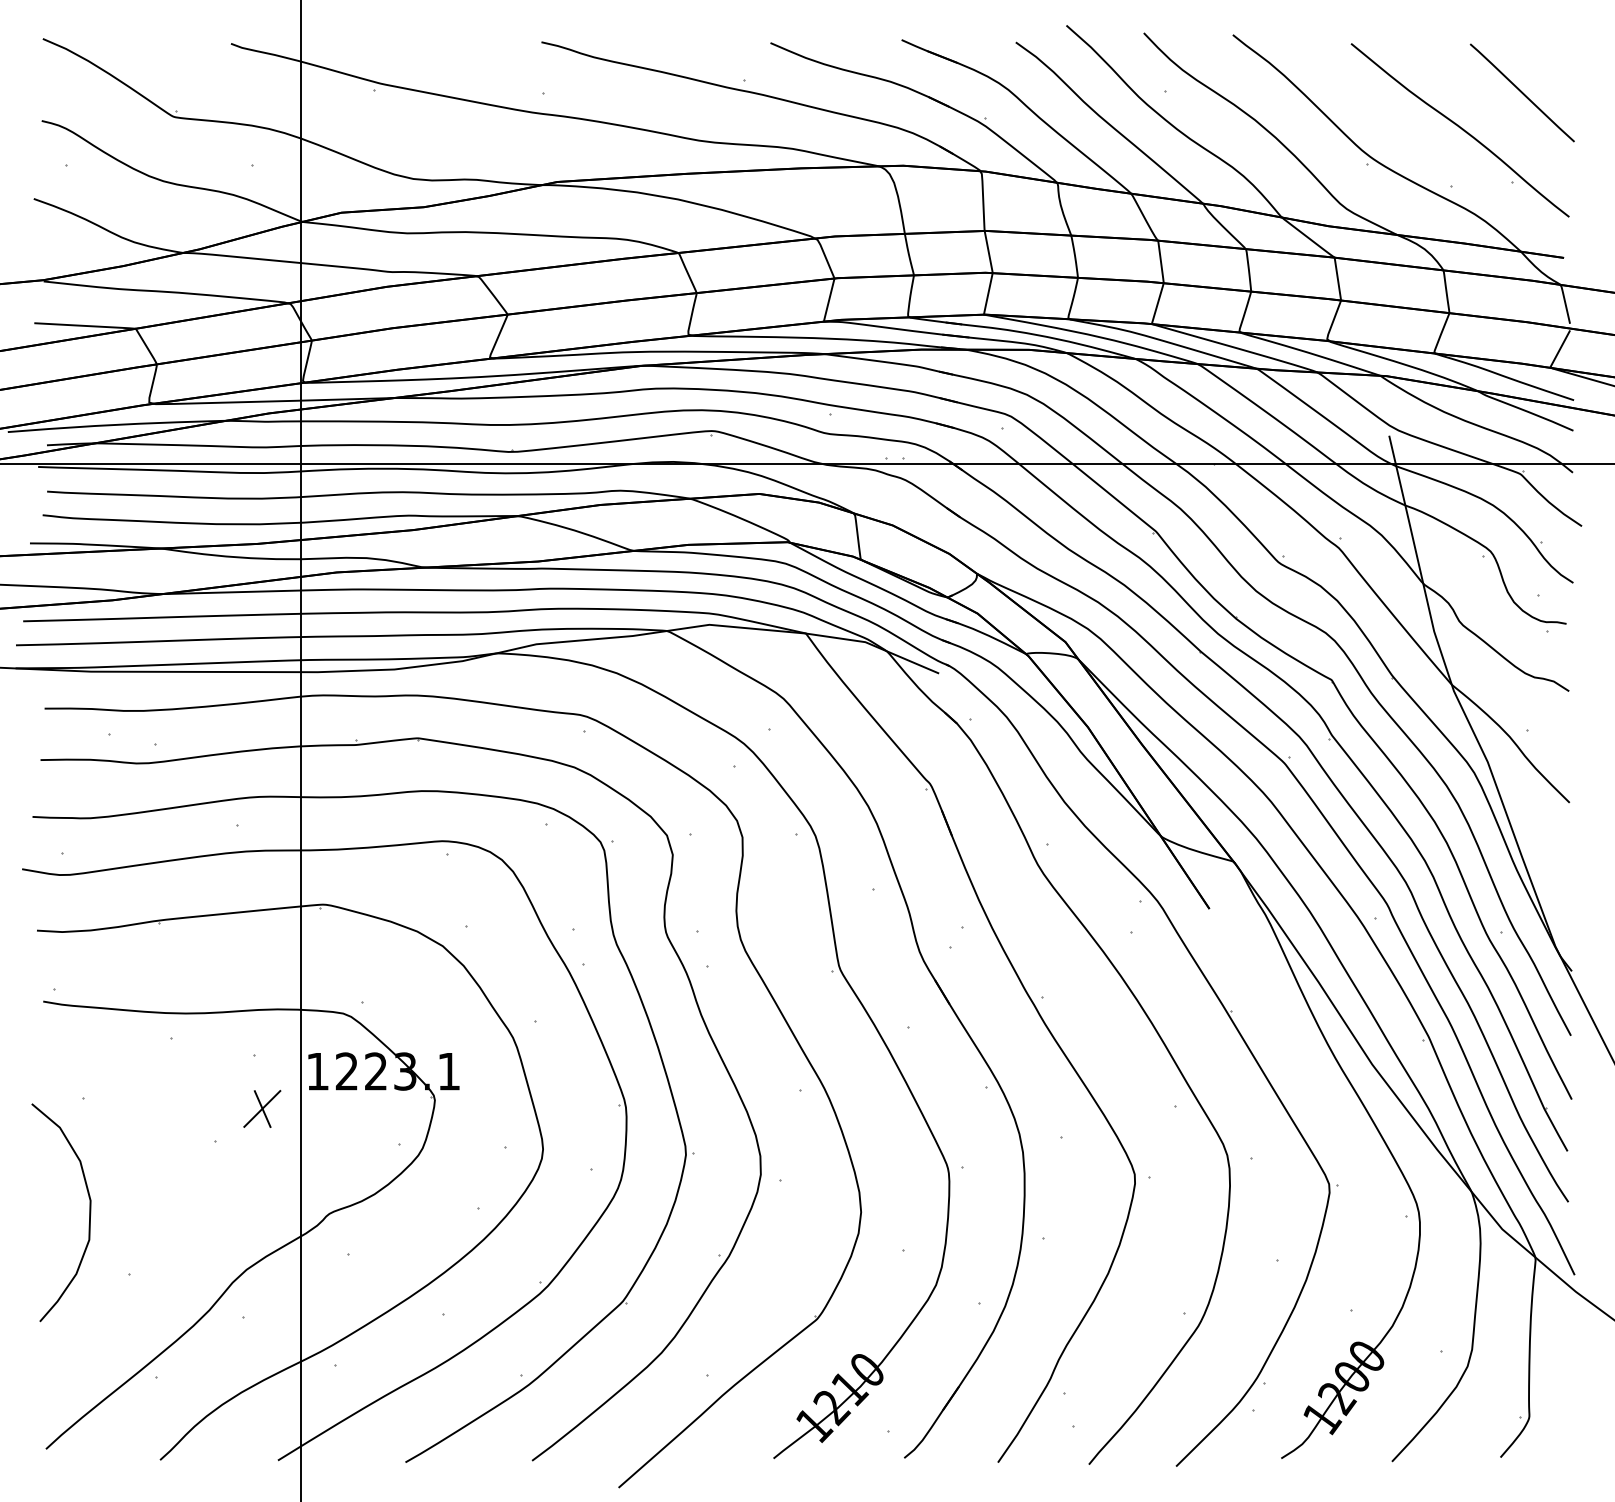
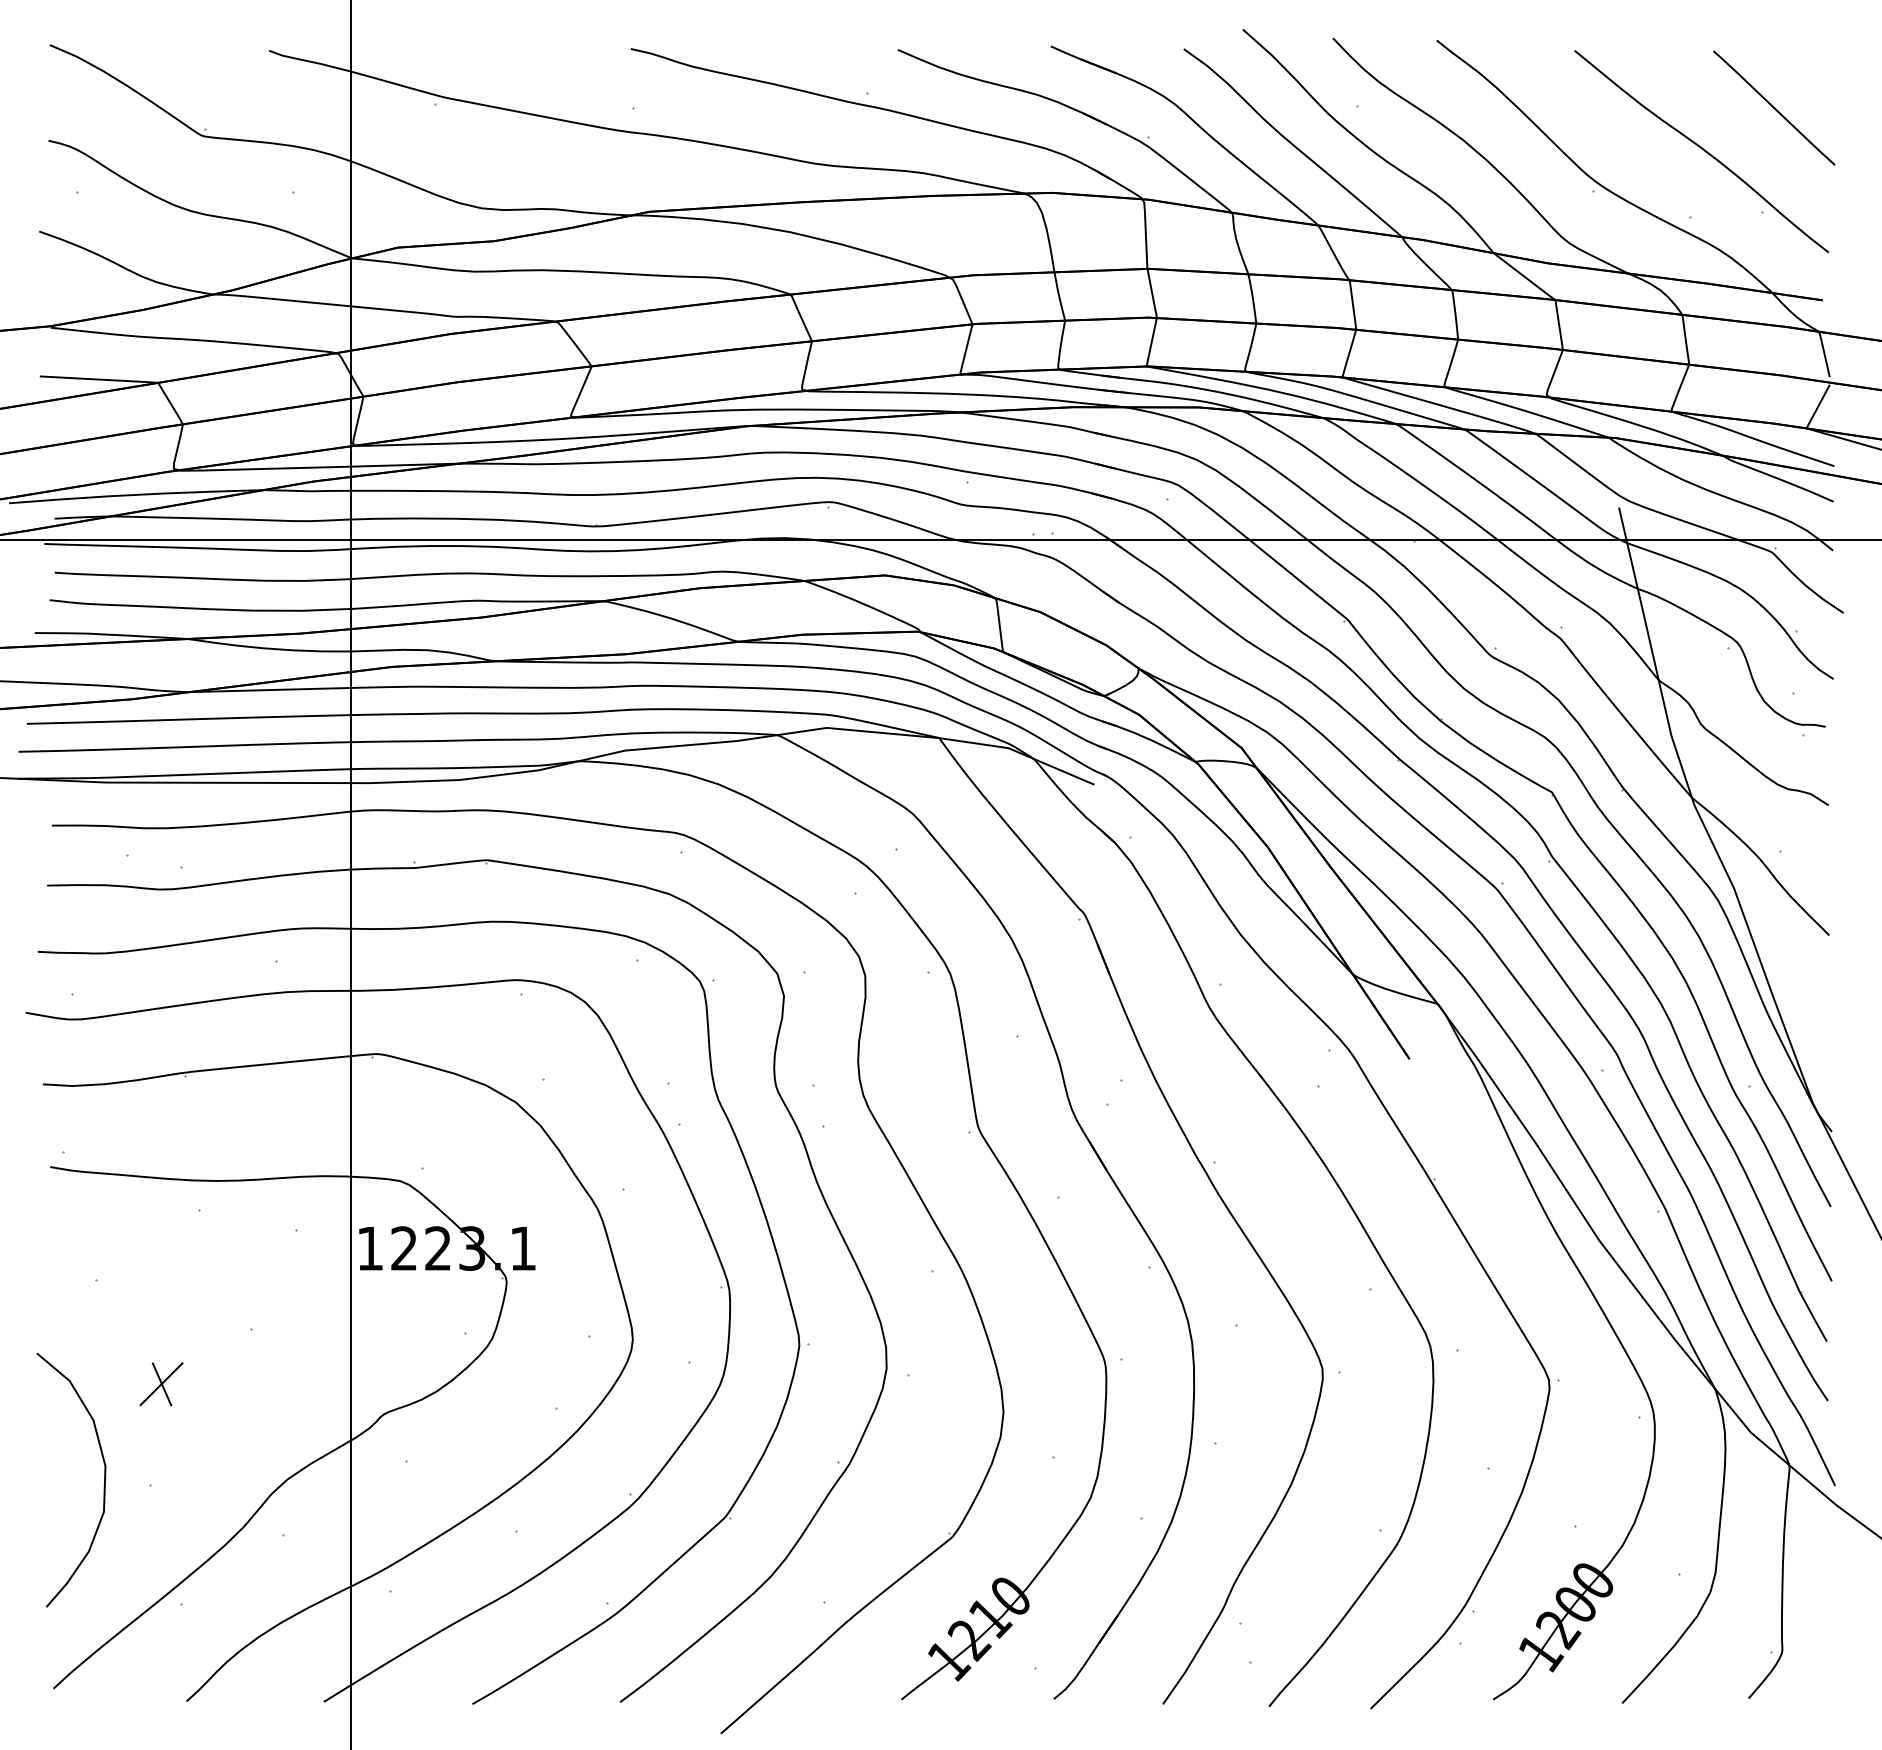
part: (262, 1109) -> (161, 1384), moved
curve: (88, 1218) -> (103, 1486), moved

